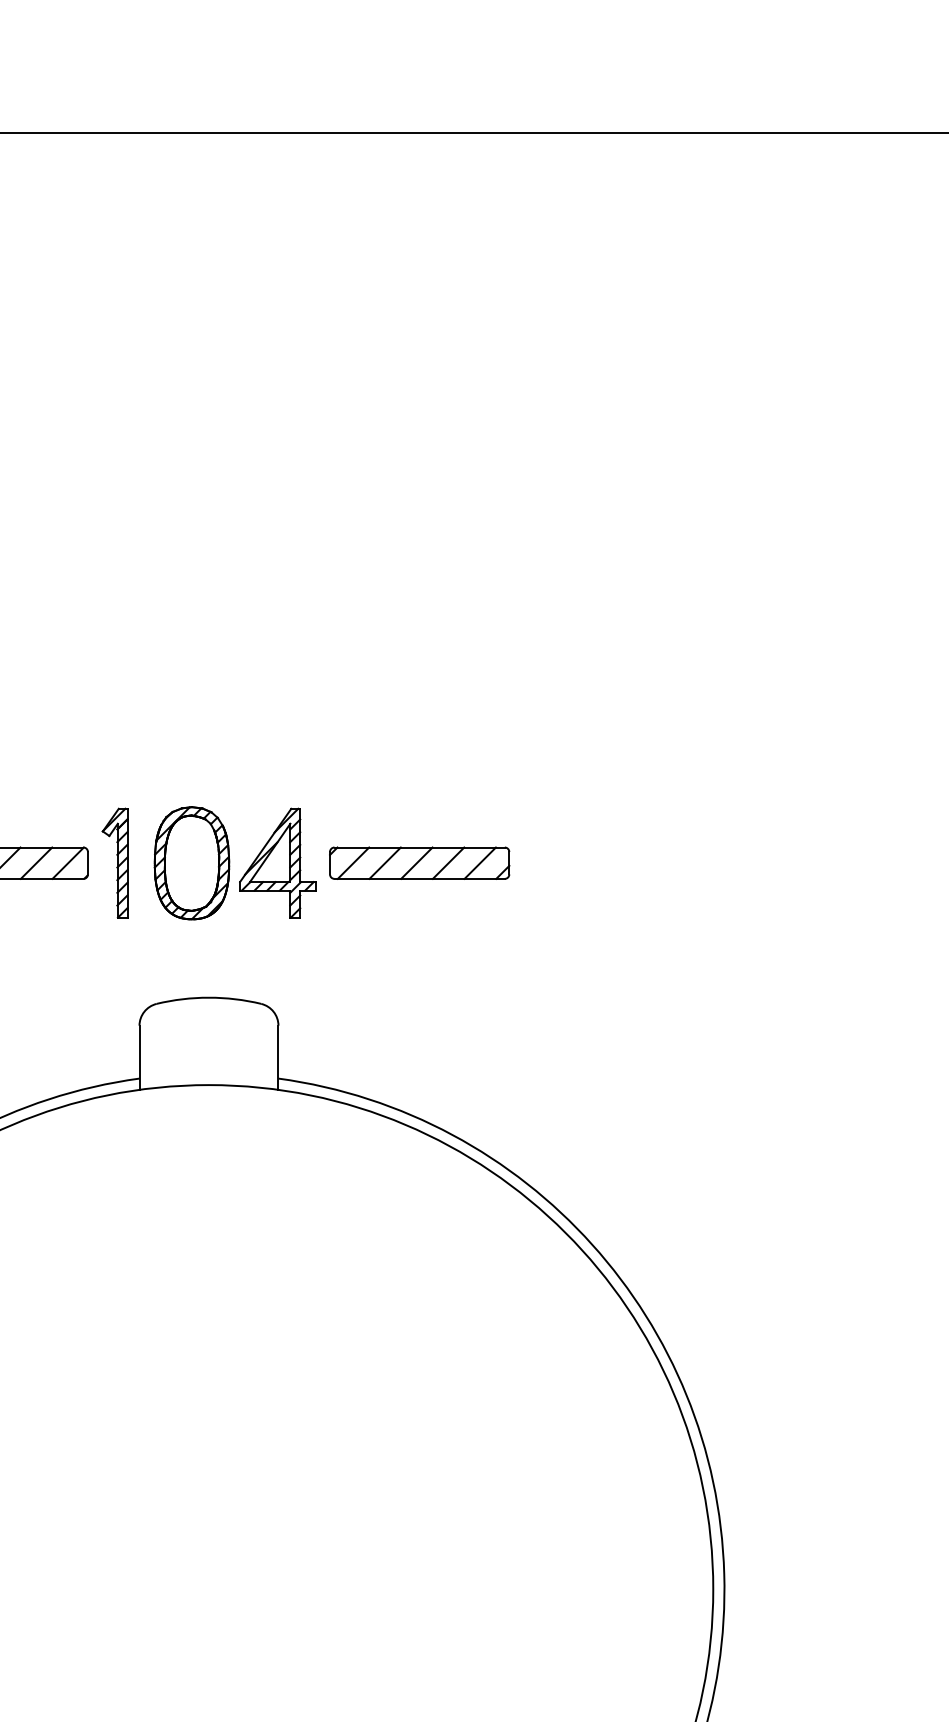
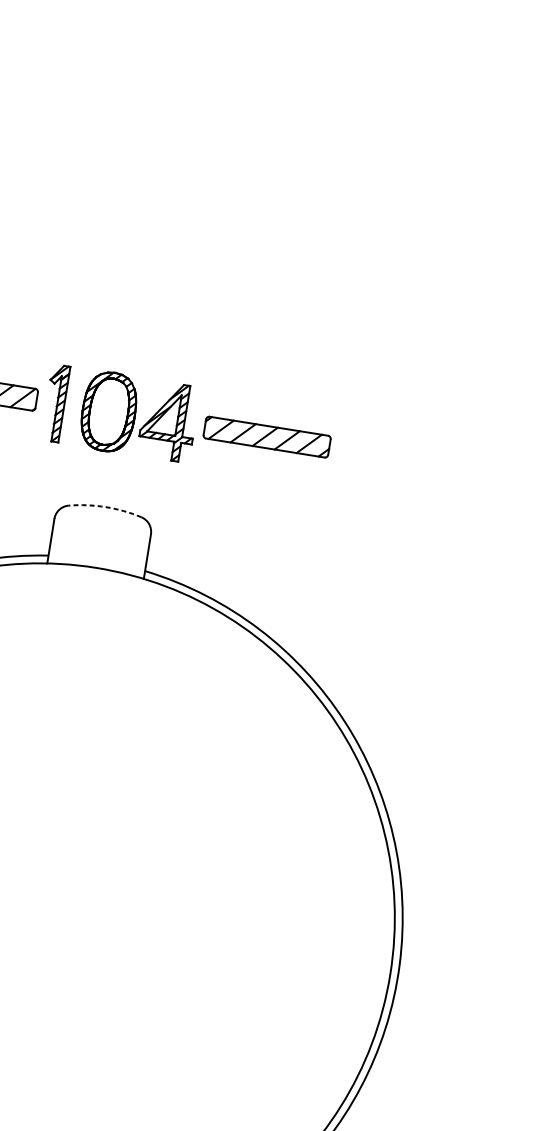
arc: (208, 997) -> (105, 506), solid -> dashed

